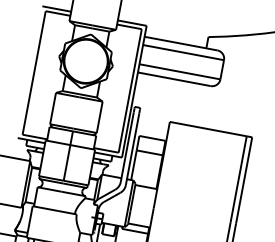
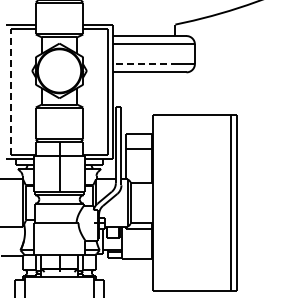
line: (171, 69) -> (145, 63), solid -> dashed
line: (34, 72) -> (10, 91), solid -> dashed

